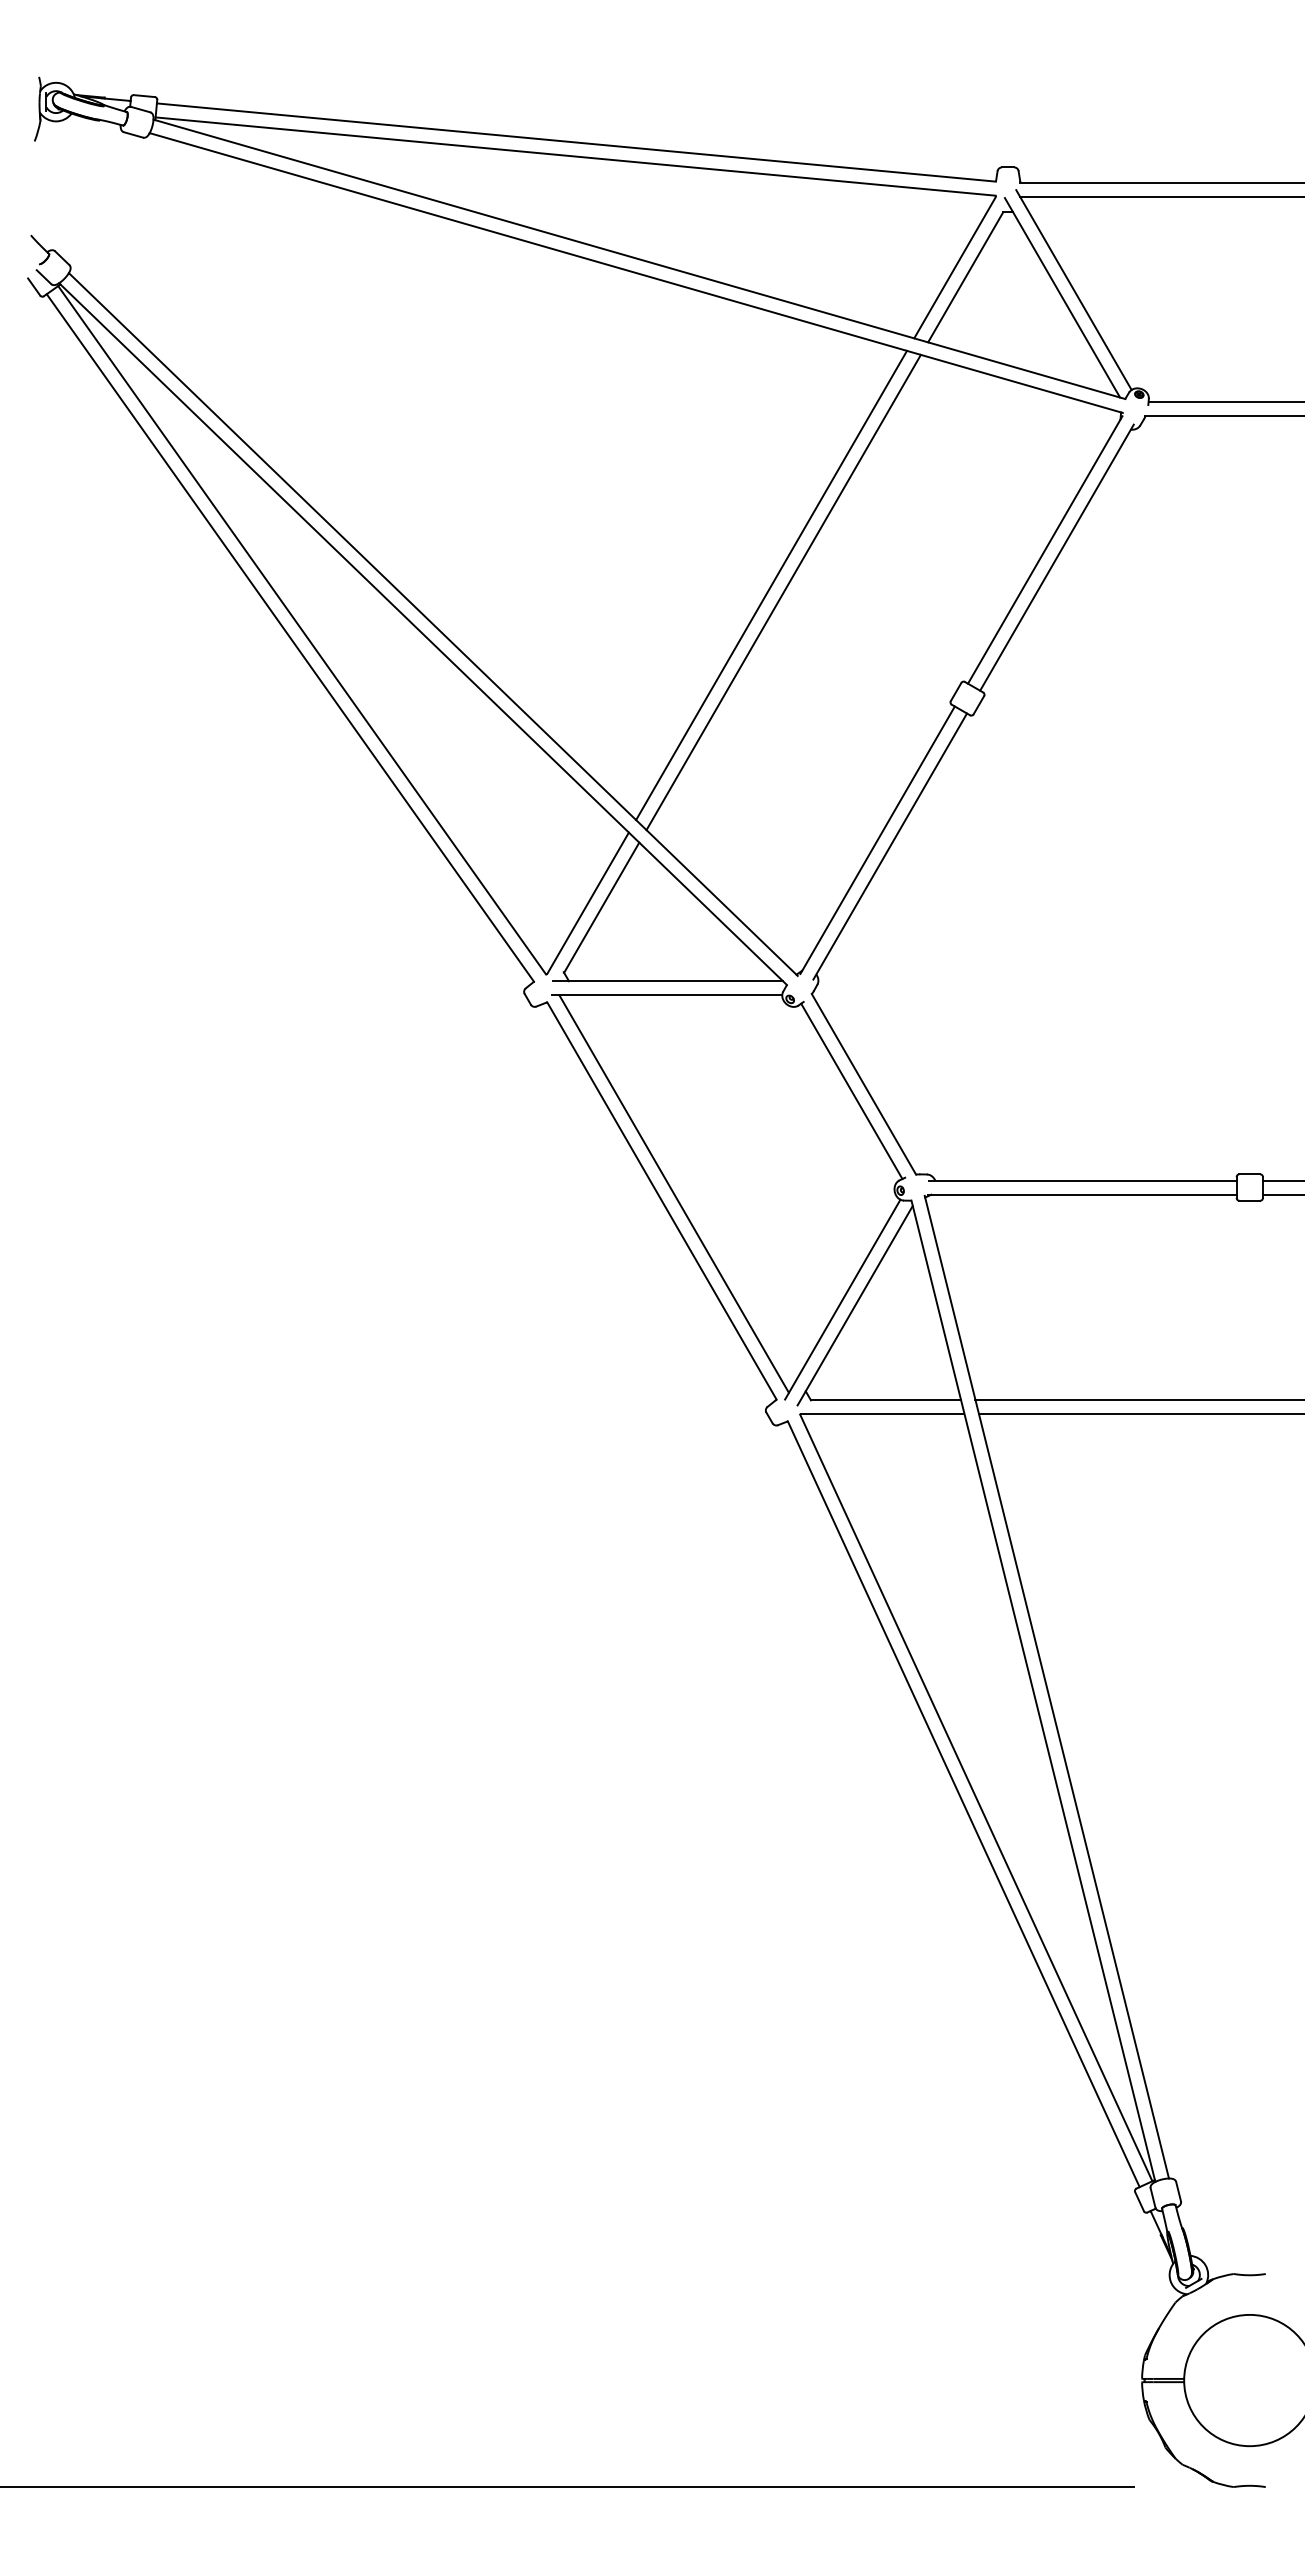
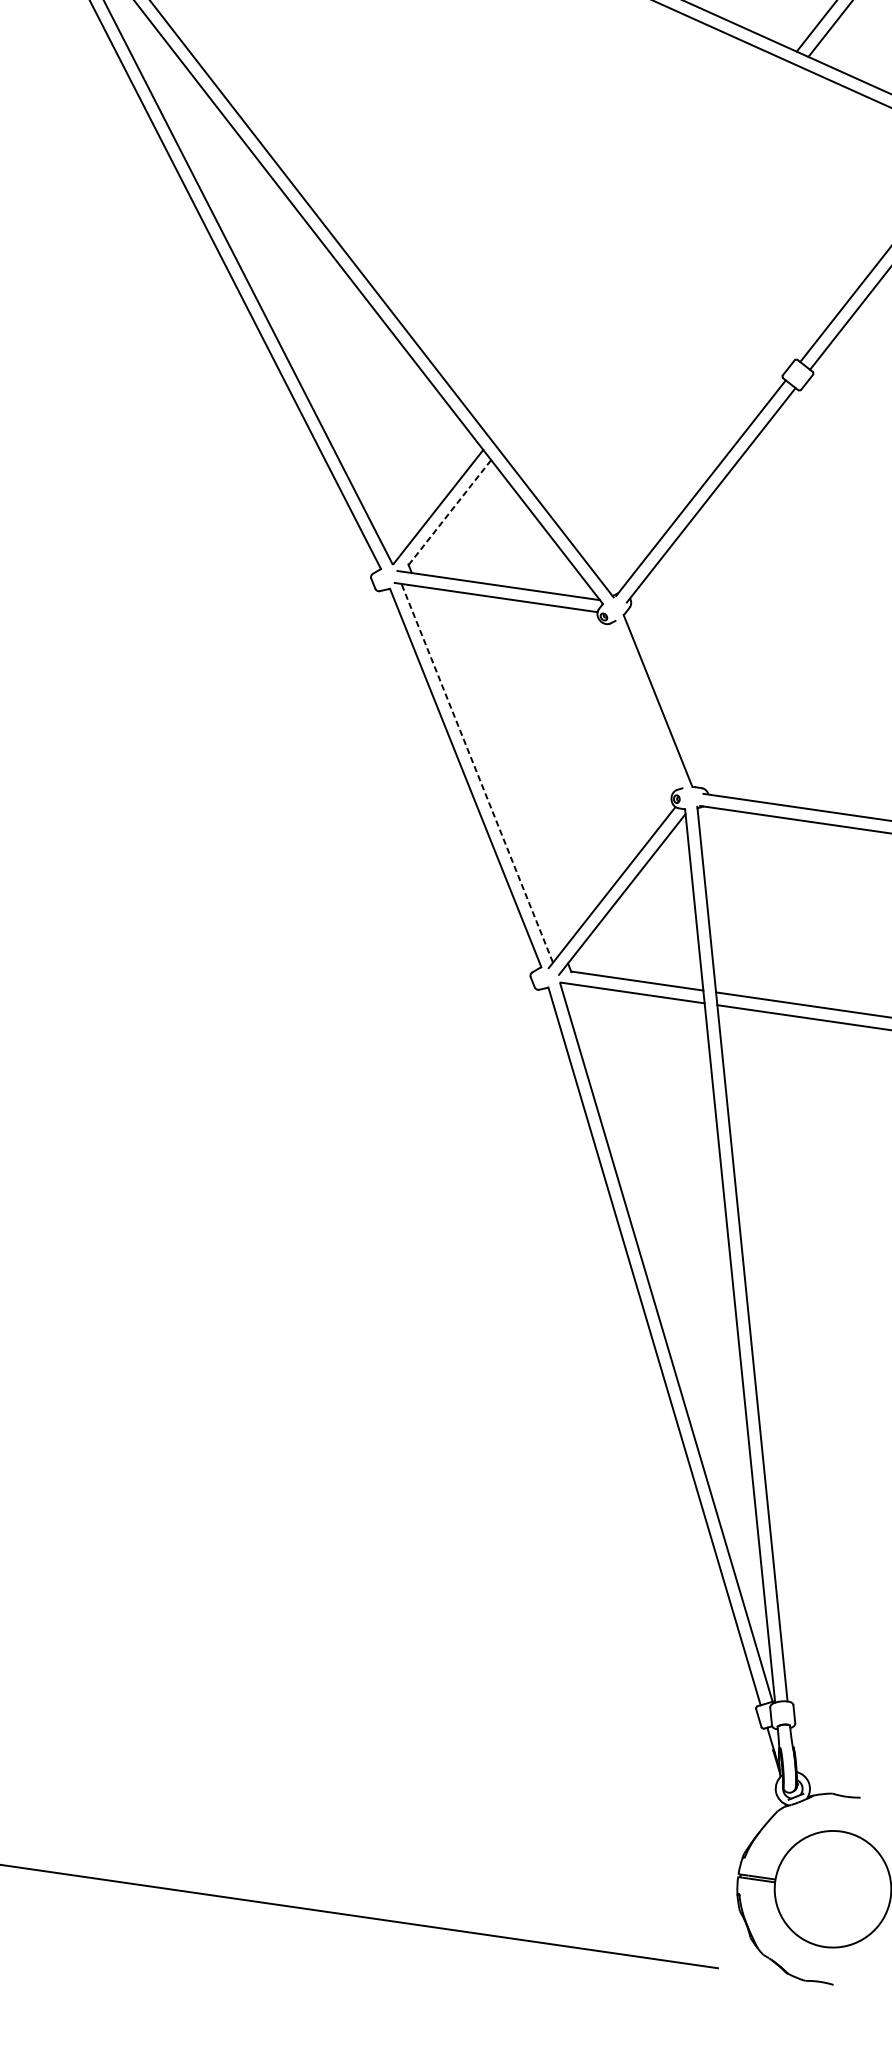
line: (771, 585) -> (639, 250), removed
line: (783, 592) -> (649, 258), removed
line: (601, 907) -> (449, 512), solid -> dashed
line: (851, 1091) -> (646, 705), removed
line: (673, 1193) -> (476, 772), solid -> dashed

